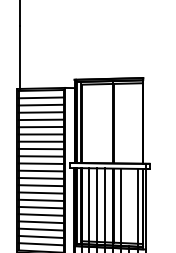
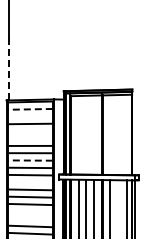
line: (19, 57) -> (8, 68), solid -> dashed
line: (40, 97) -> (29, 108), solid -> dashed
line: (40, 104) -> (29, 115), removed
line: (40, 119) -> (29, 130), removed
line: (40, 126) -> (29, 137), removed
line: (40, 149) -> (29, 160), solid -> dashed
line: (40, 170) -> (29, 181), removed
line: (40, 199) -> (29, 210), removed
line: (40, 207) -> (29, 218), removed

